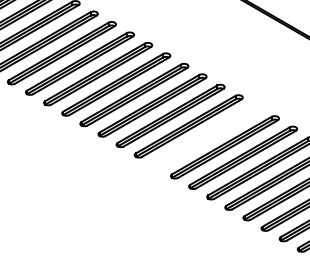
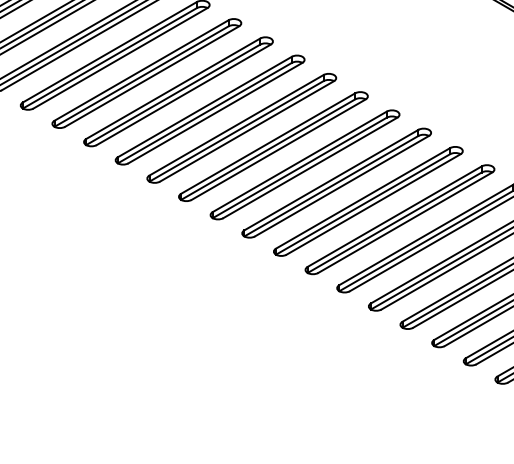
part: (206, 136) -> (399, 219), added

